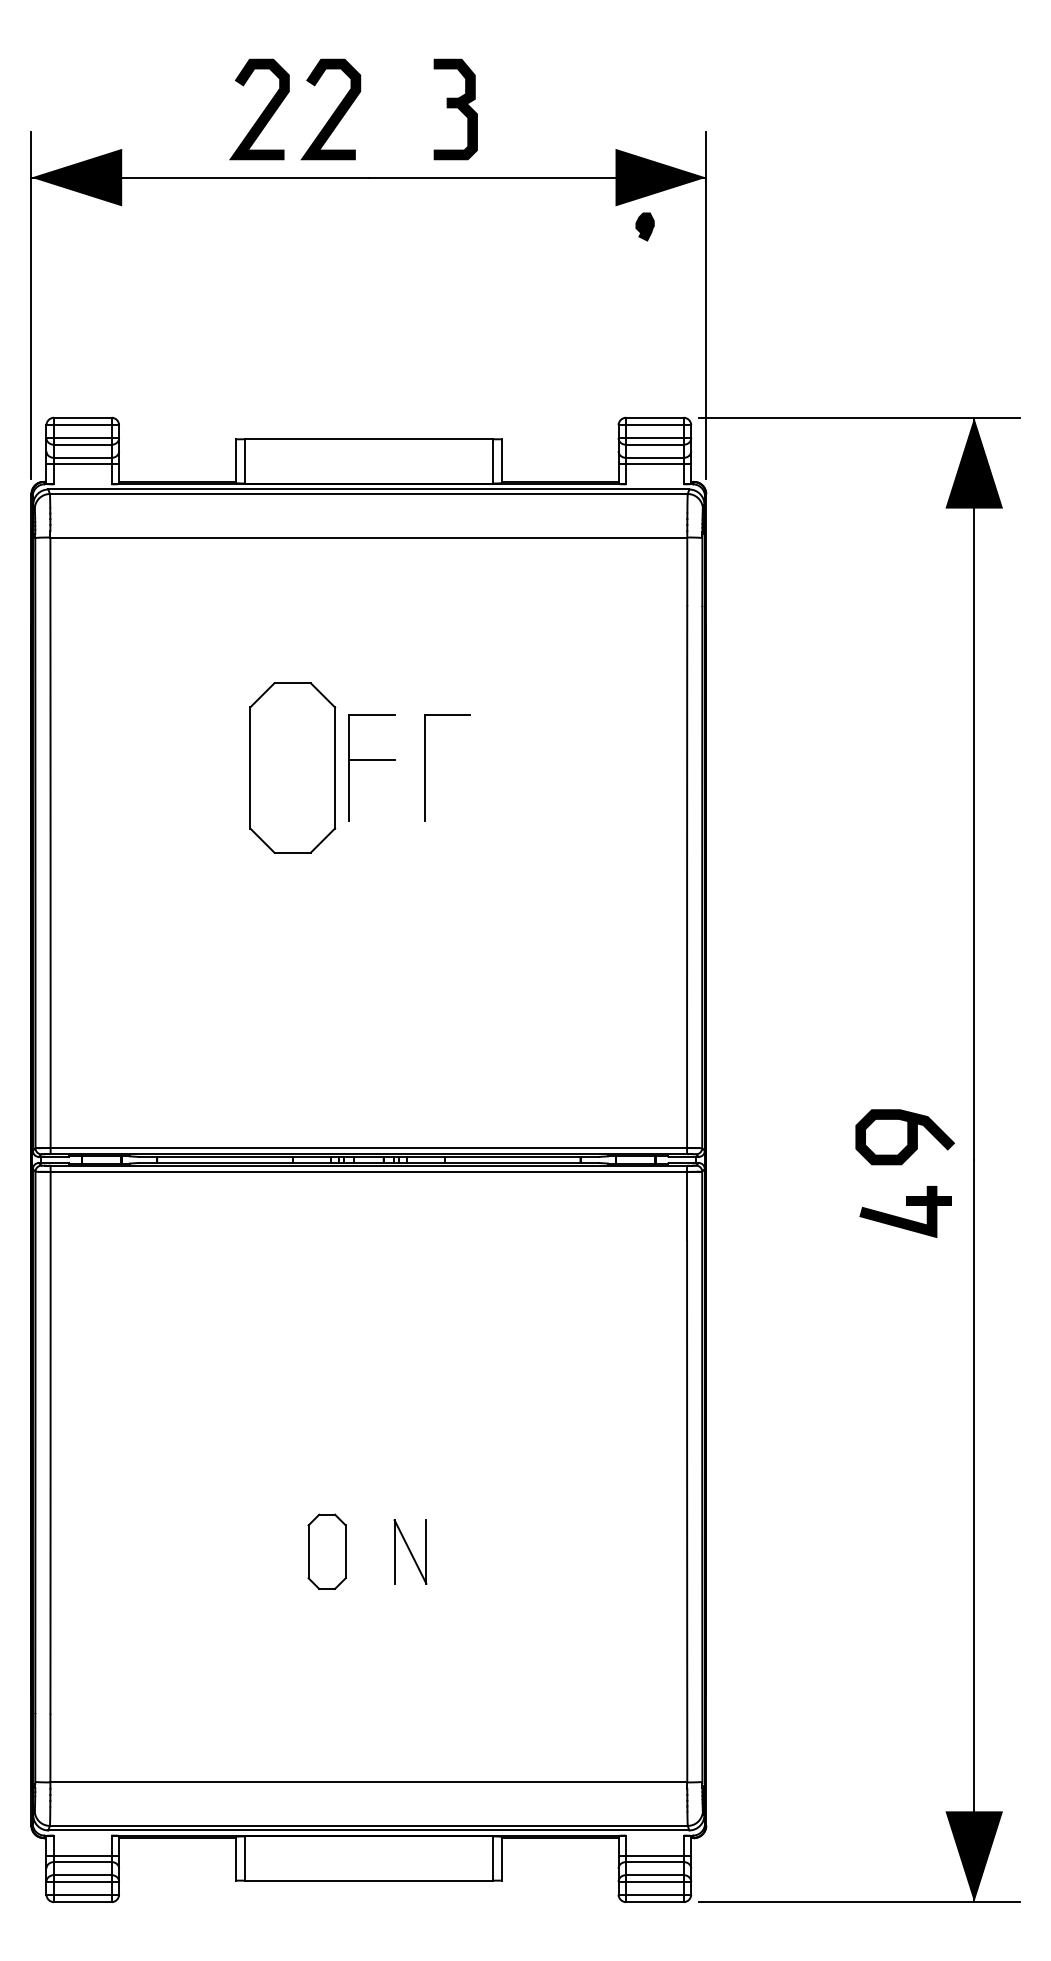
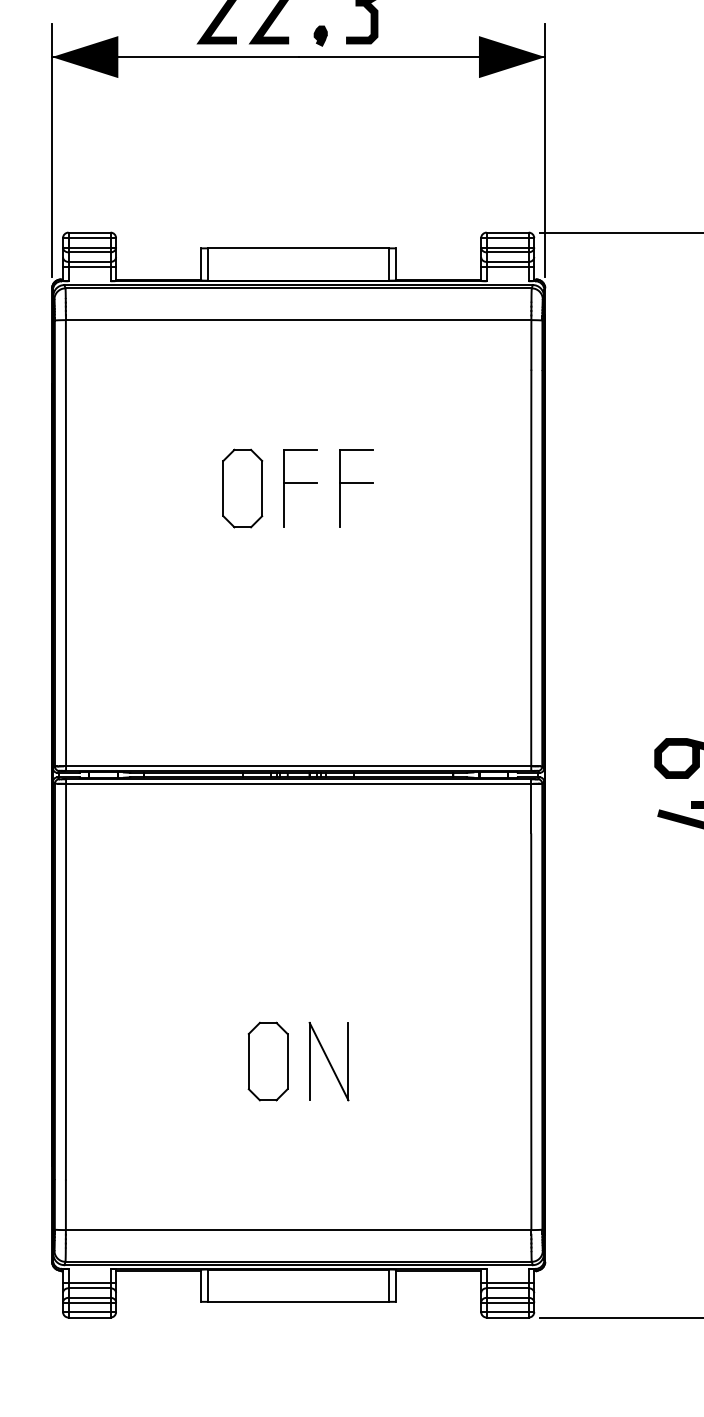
part: (644, 226) -> (320, 35), moved
line: (447, 760) -> (356, 483), added
part: (291, 767) -> (242, 488), size x0.62
part: (326, 1551) -> (267, 1061), size x1.43
part: (410, 1551) -> (329, 1061), size x1.67

